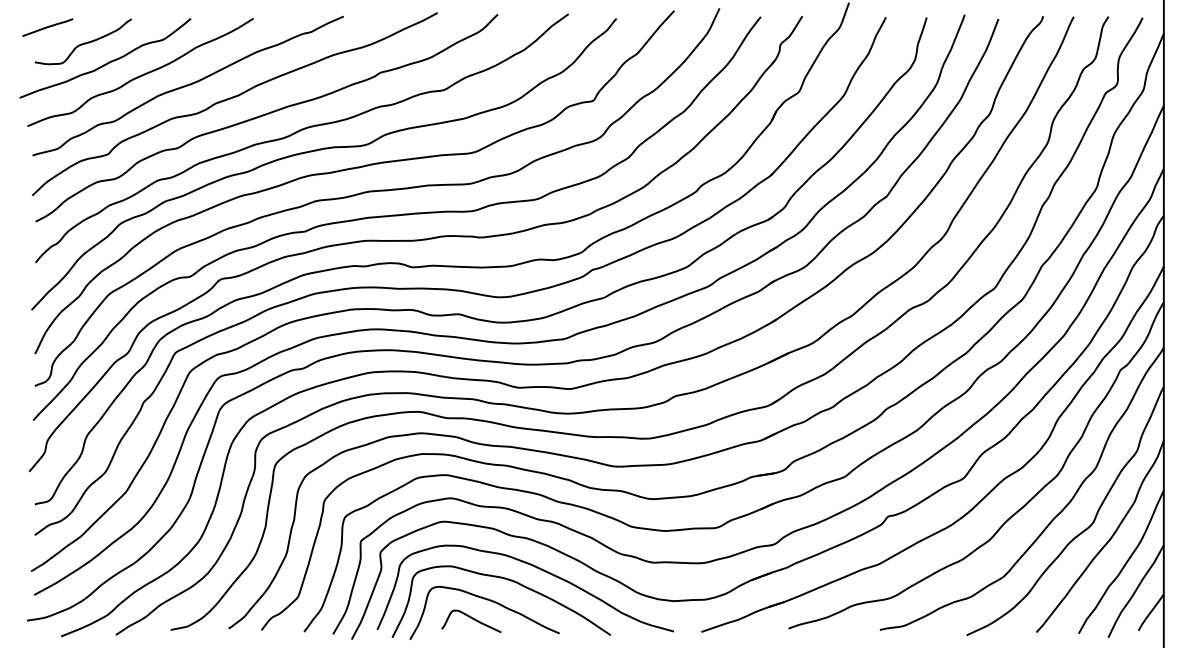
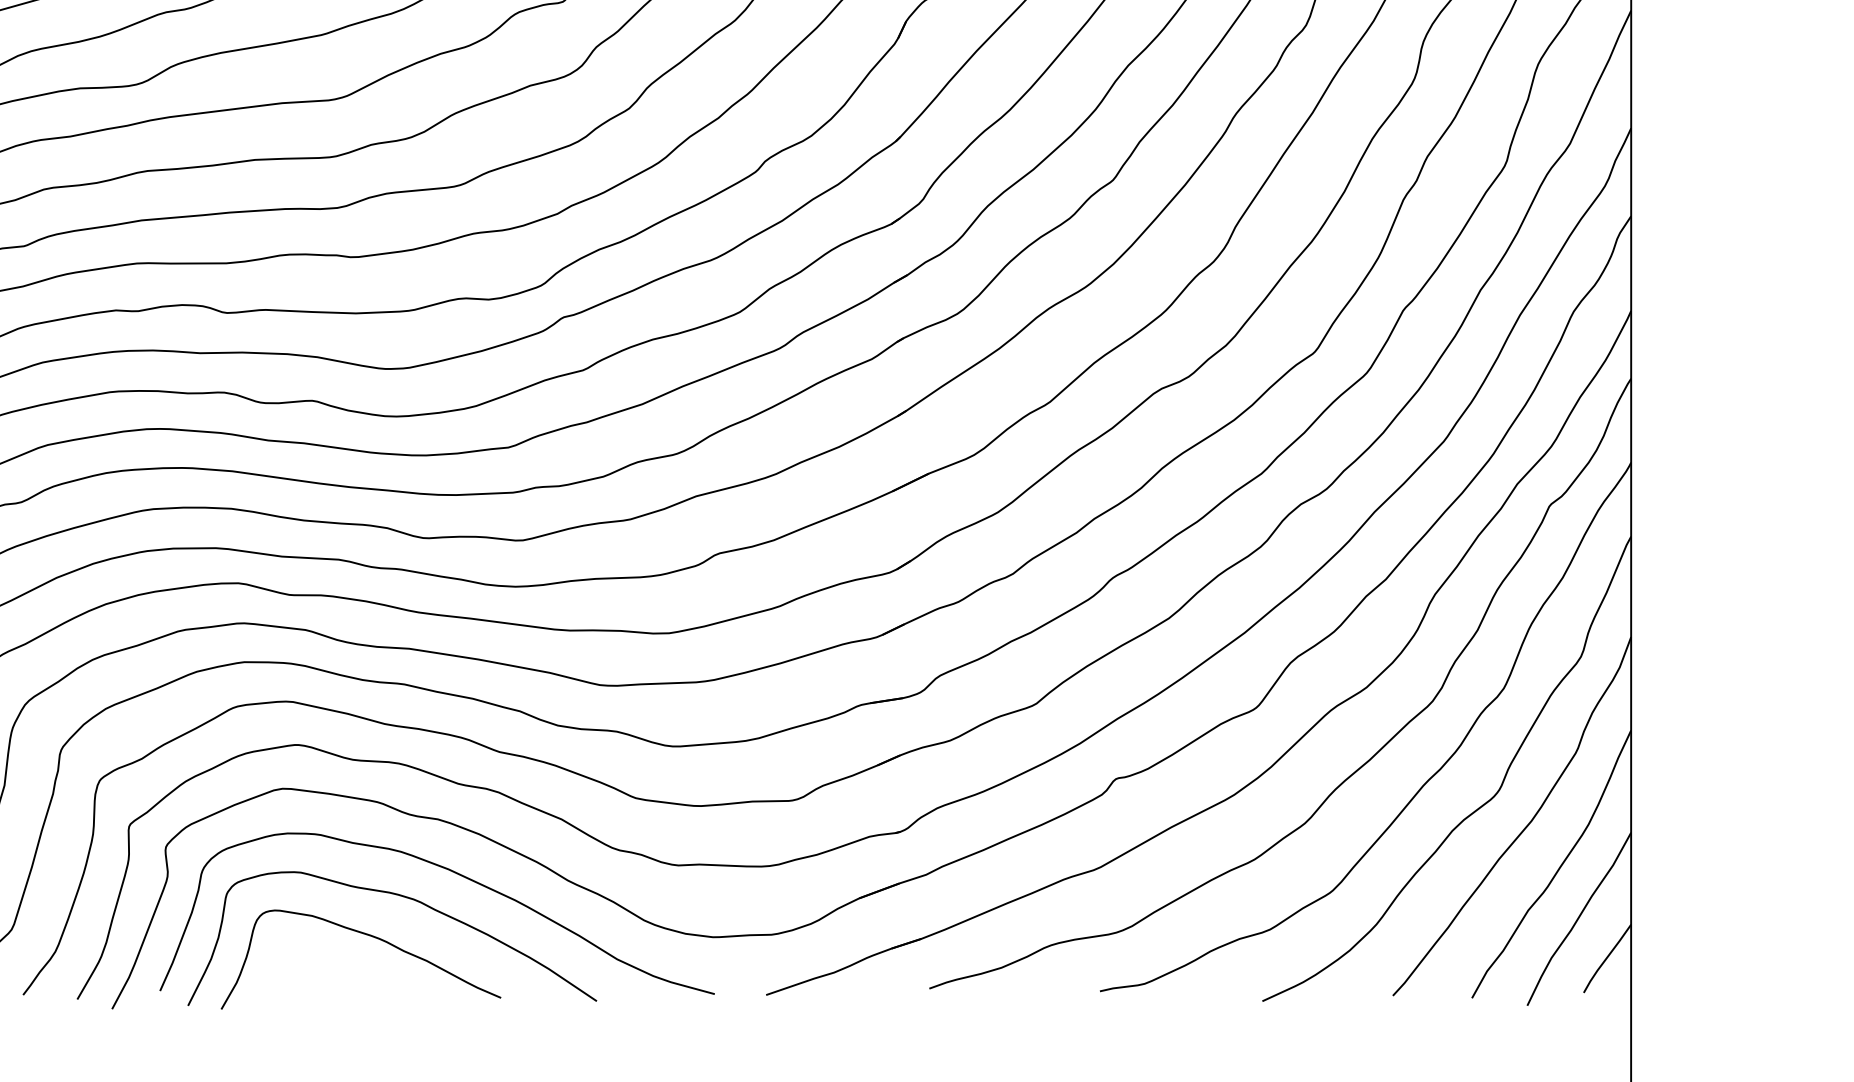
curve: (472, 619) -> (338, 971), removed

